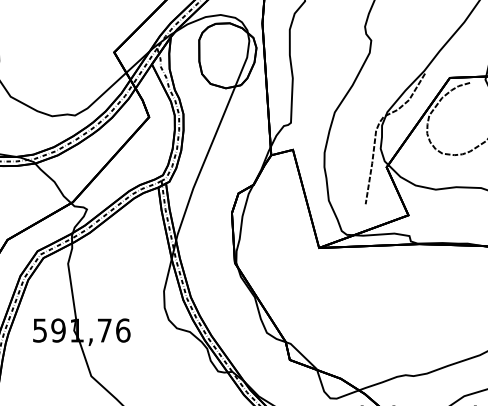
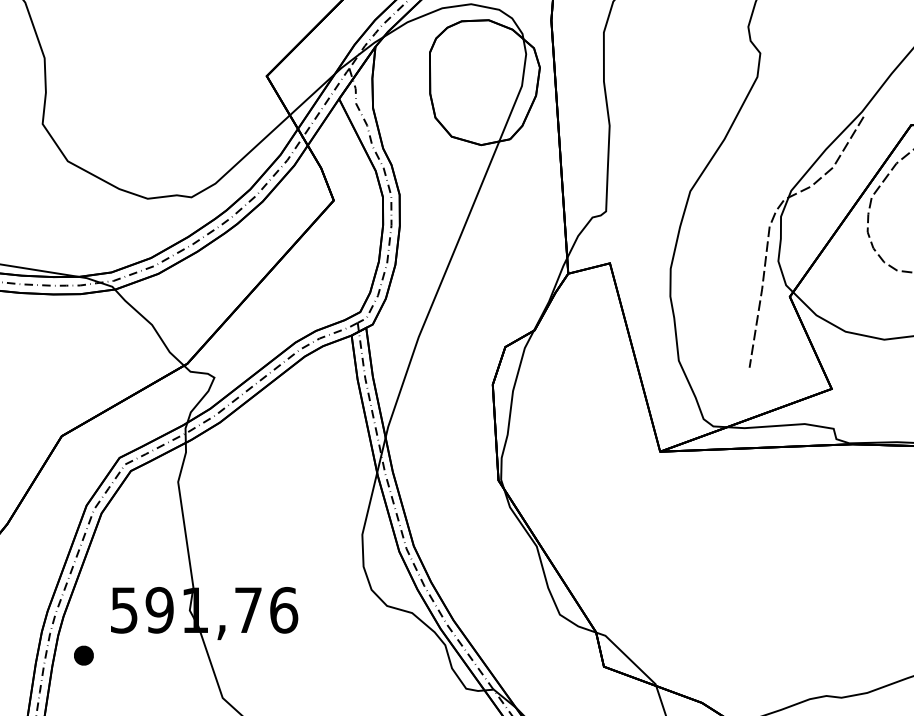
part: (18, 354) -> (82, 656), added

